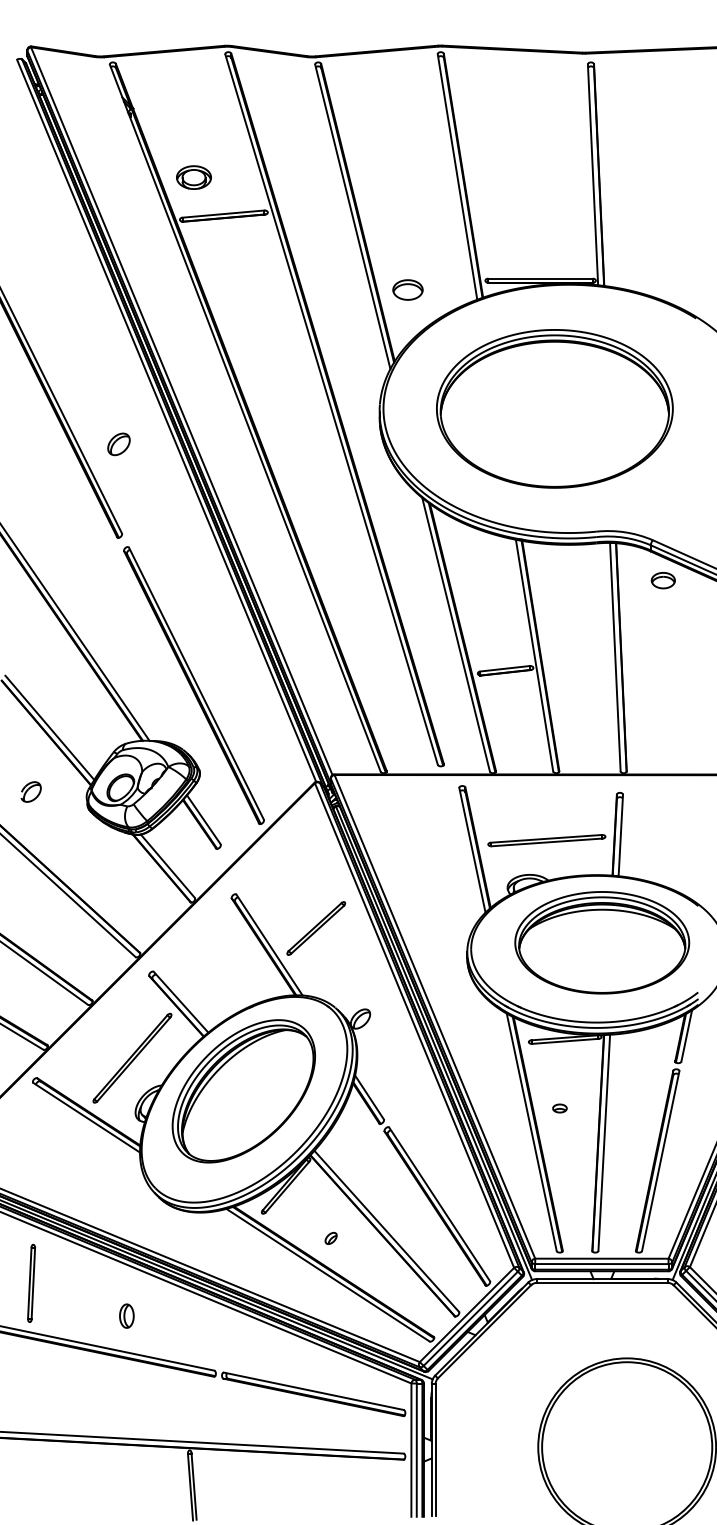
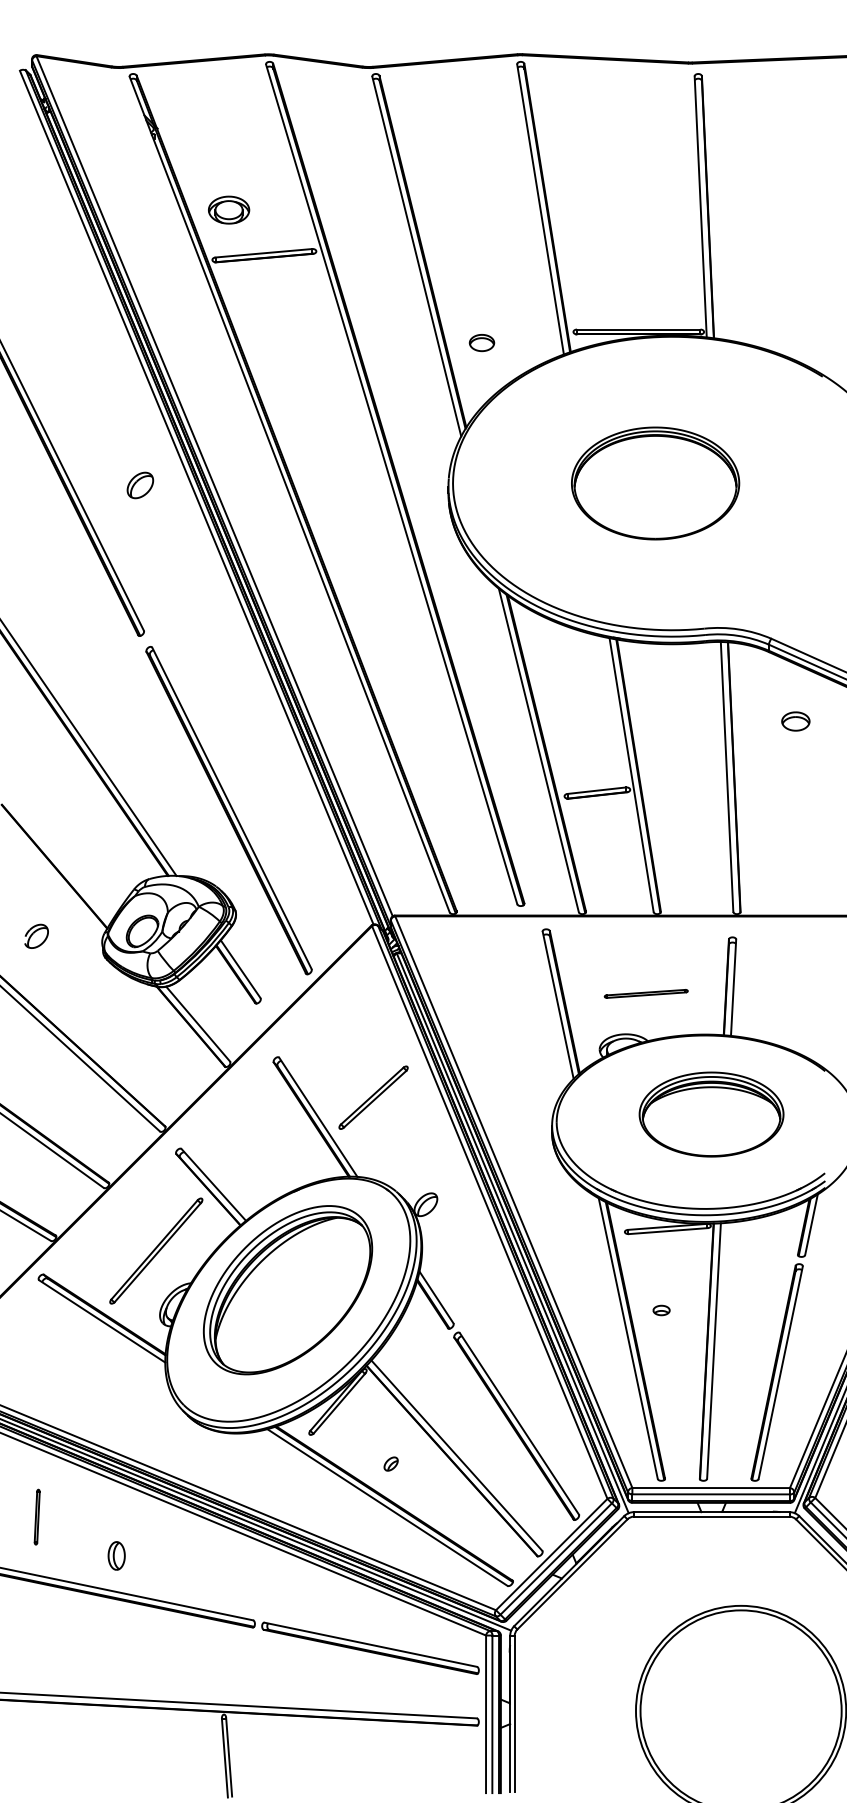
part: (407, 289) -> (481, 342), size x0.7
part: (554, 408) -> (655, 483), size x0.6
part: (119, 444) -> (140, 485), moved
part: (663, 580) -> (795, 721), moved
line: (49, 727) -> (58, 860), removed
part: (547, 840) -> (646, 993), size x0.6
part: (602, 942) -> (711, 1114), size x0.7
part: (31, 1282) -> (37, 1516), size x0.6
part: (126, 1315) -> (116, 1555), moved

